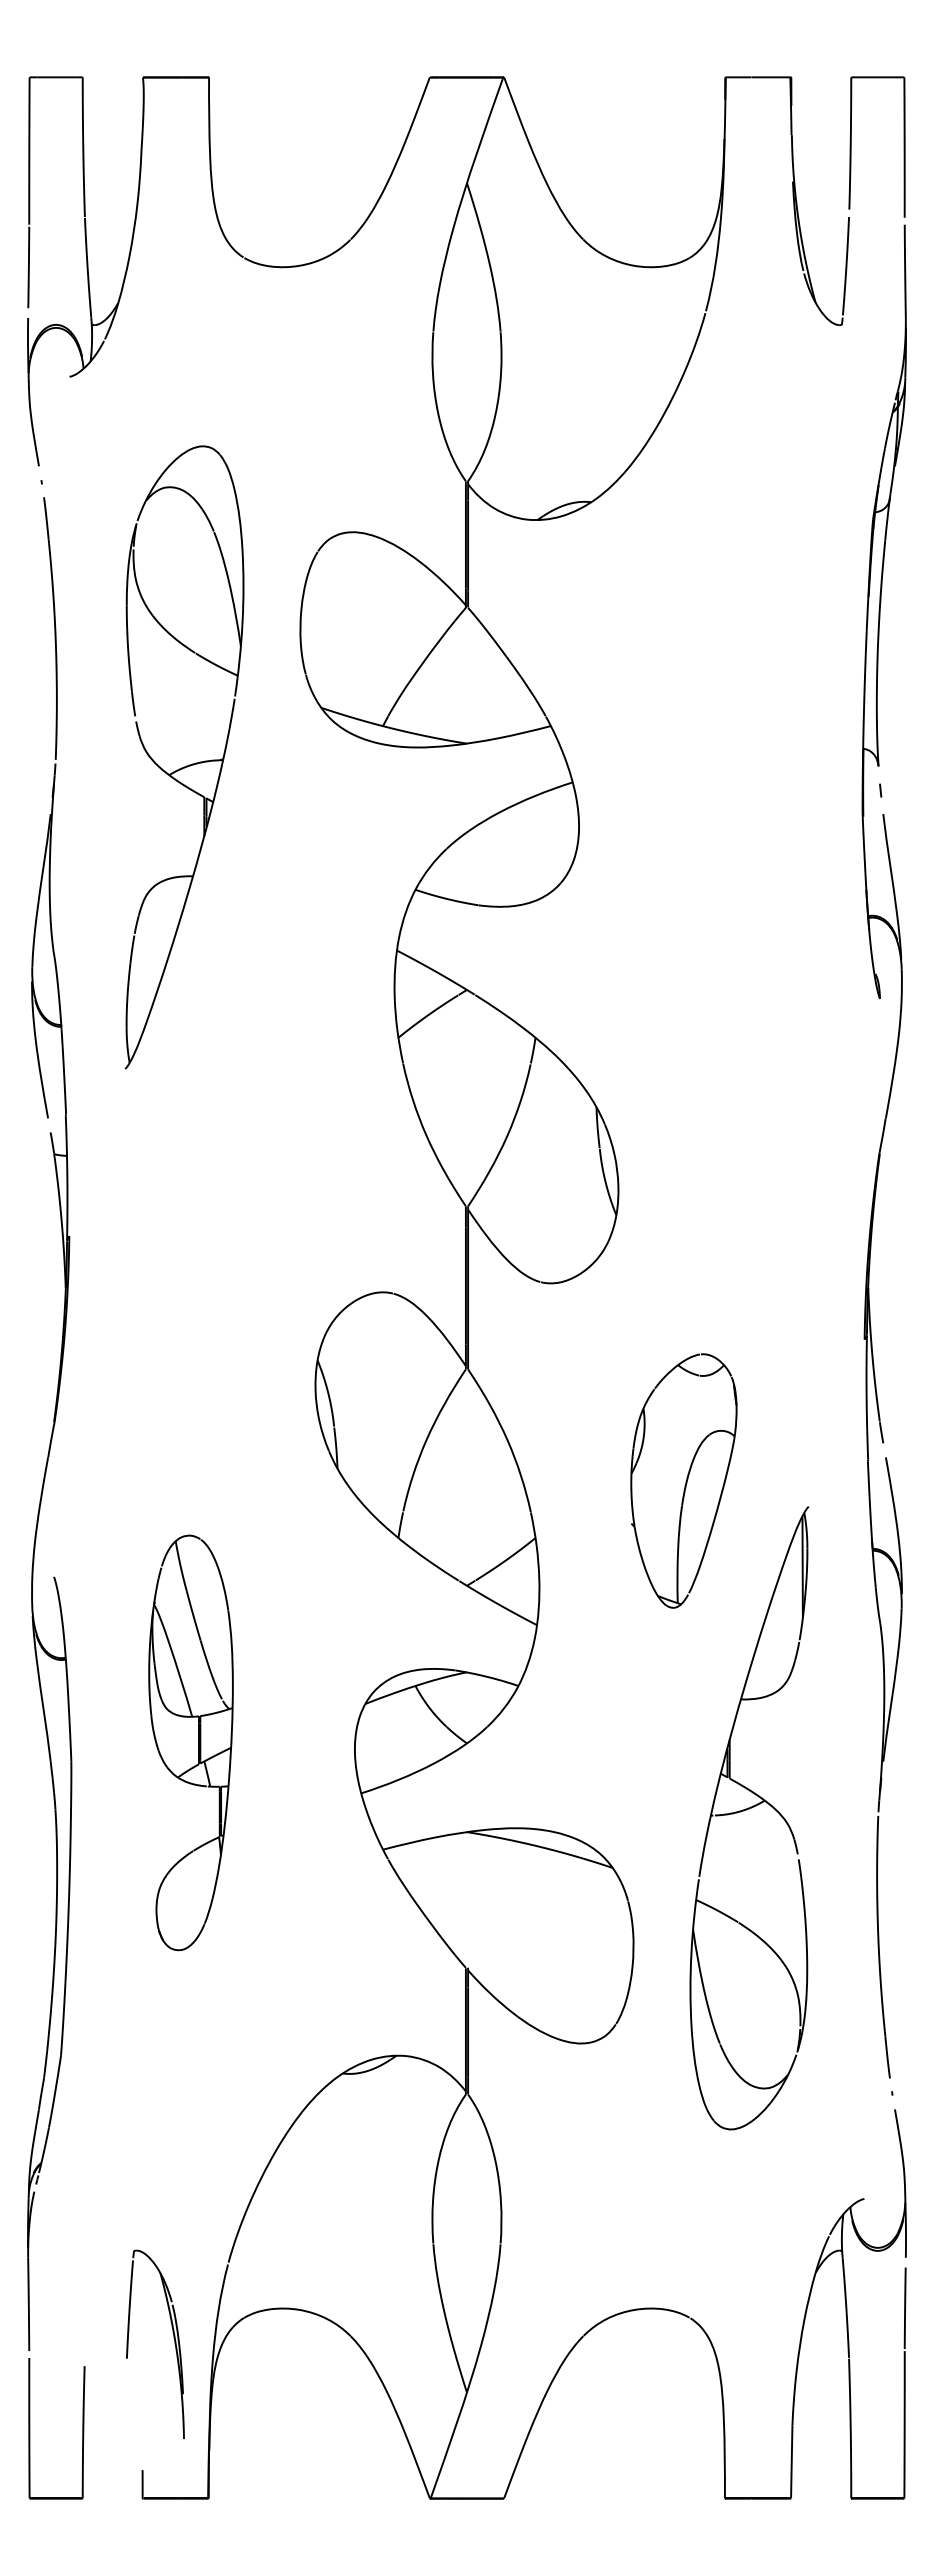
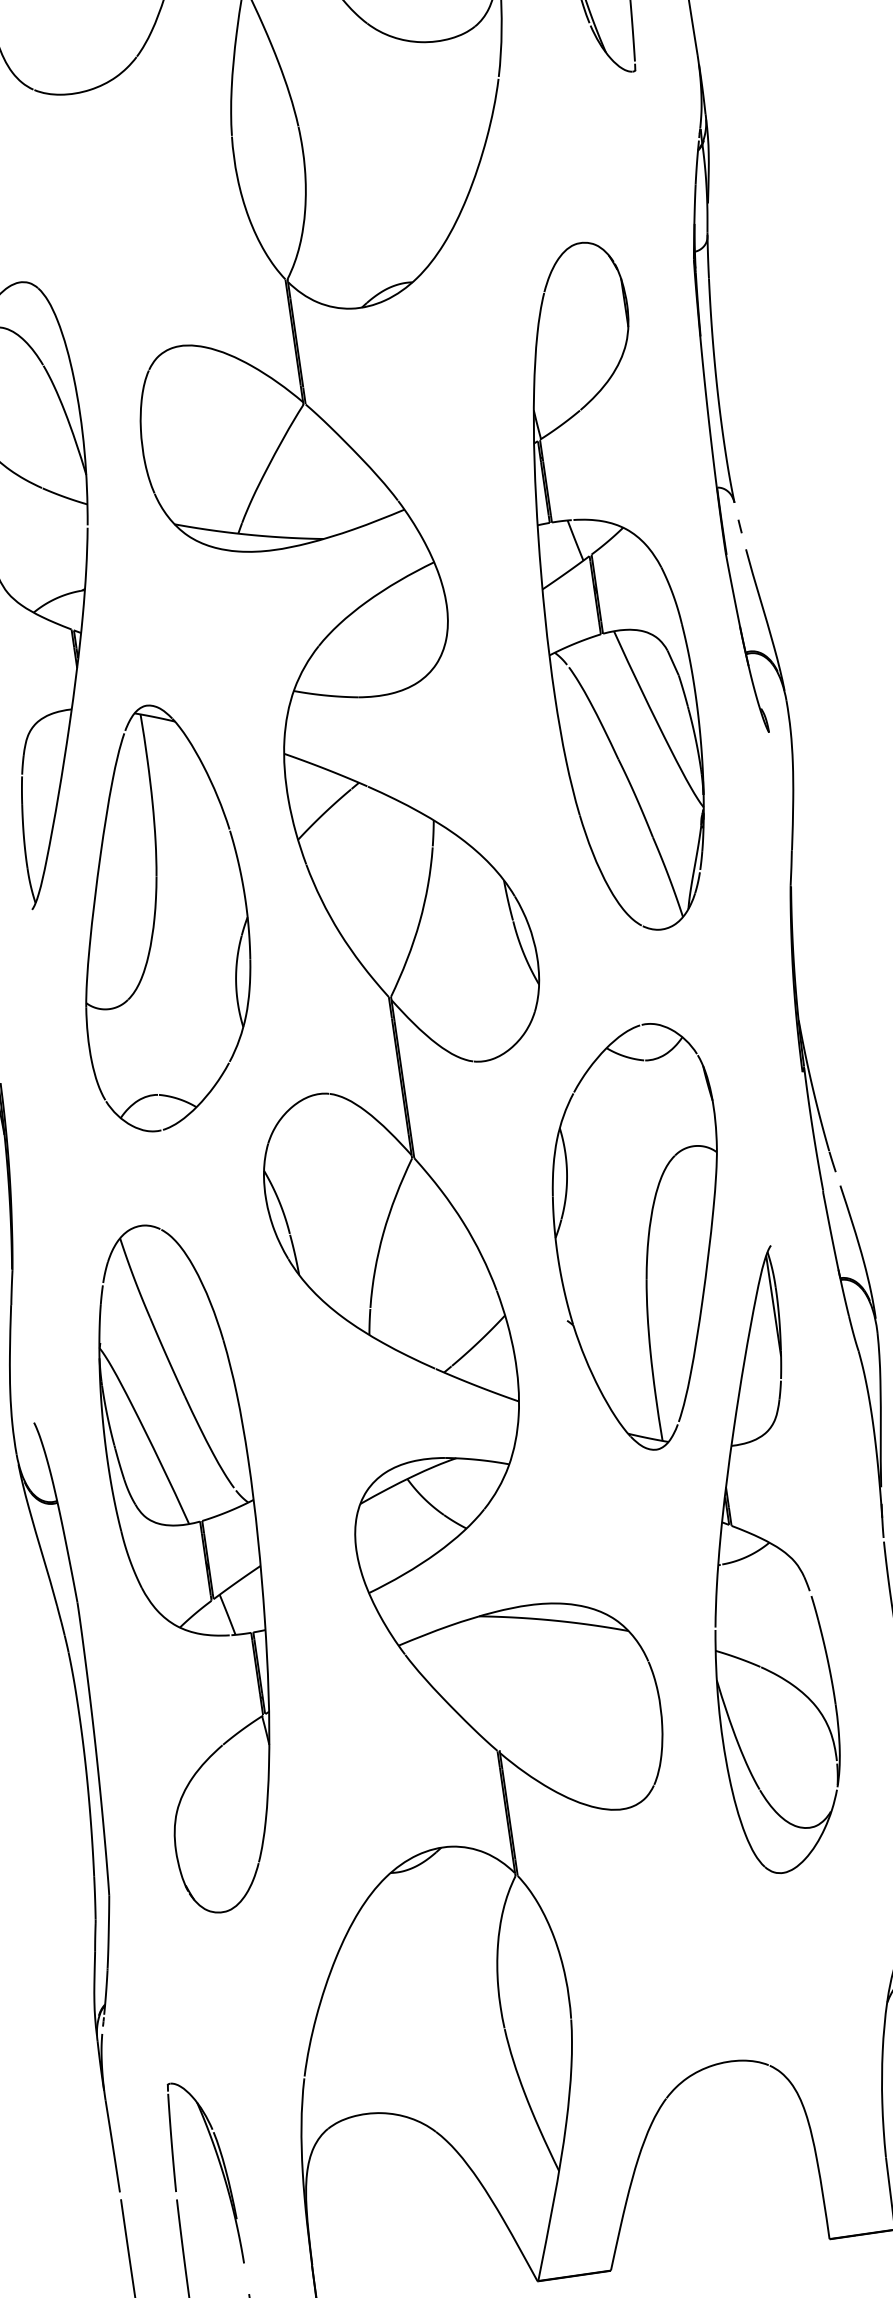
part: (742, 832) -> (609, 587), added
part: (249, 1094) -> (158, 917), added
part: (683, 1480) -> (643, 1237), size x1.67
part: (190, 1742) -> (192, 1567), size x1.67
part: (173, 2338) -> (219, 2165), moved

